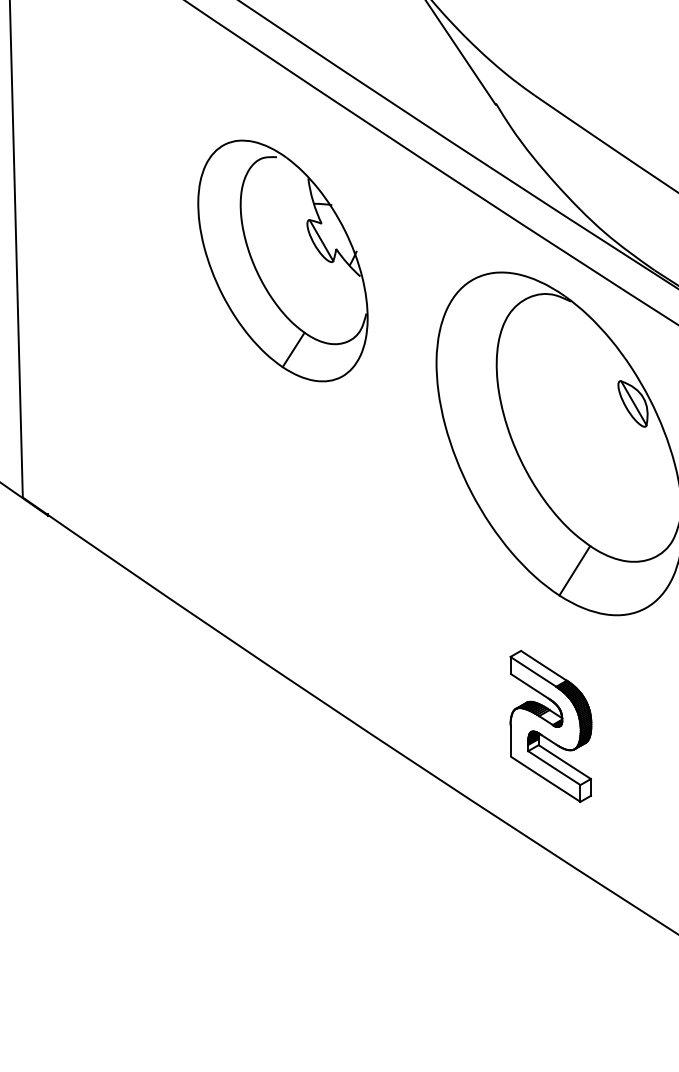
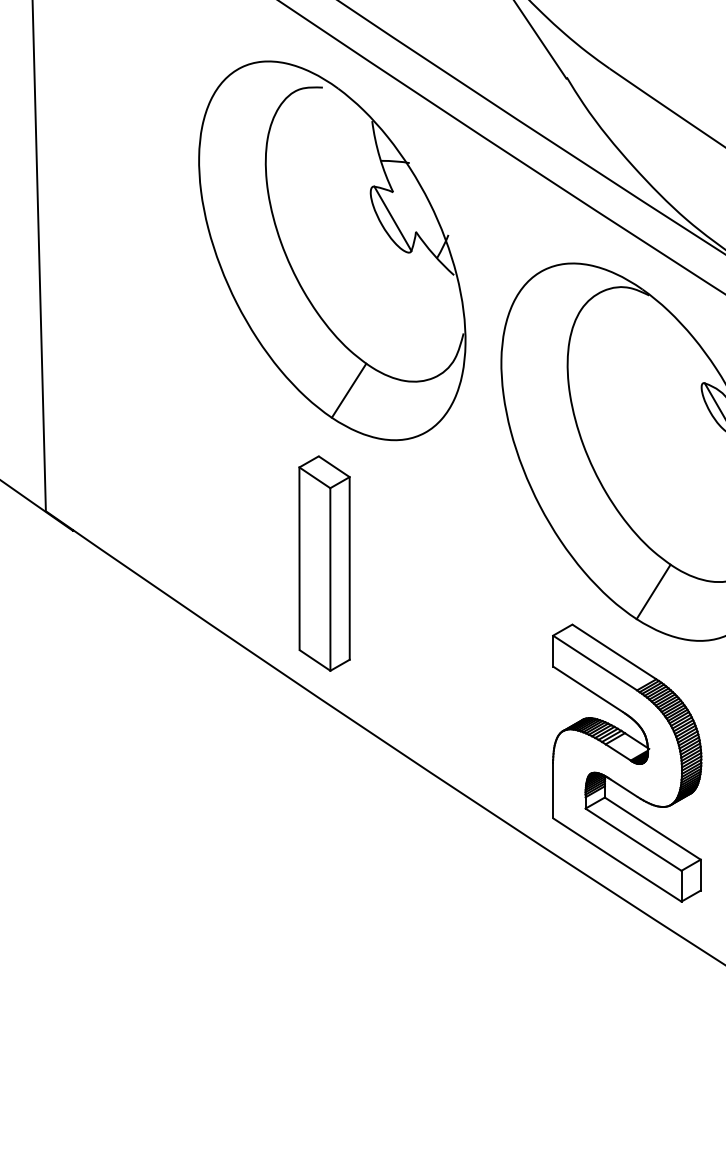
part: (282, 260) -> (331, 250), size x1.43
part: (275, 544) -> (324, 562), added
part: (550, 726) -> (626, 763), size x1.67

